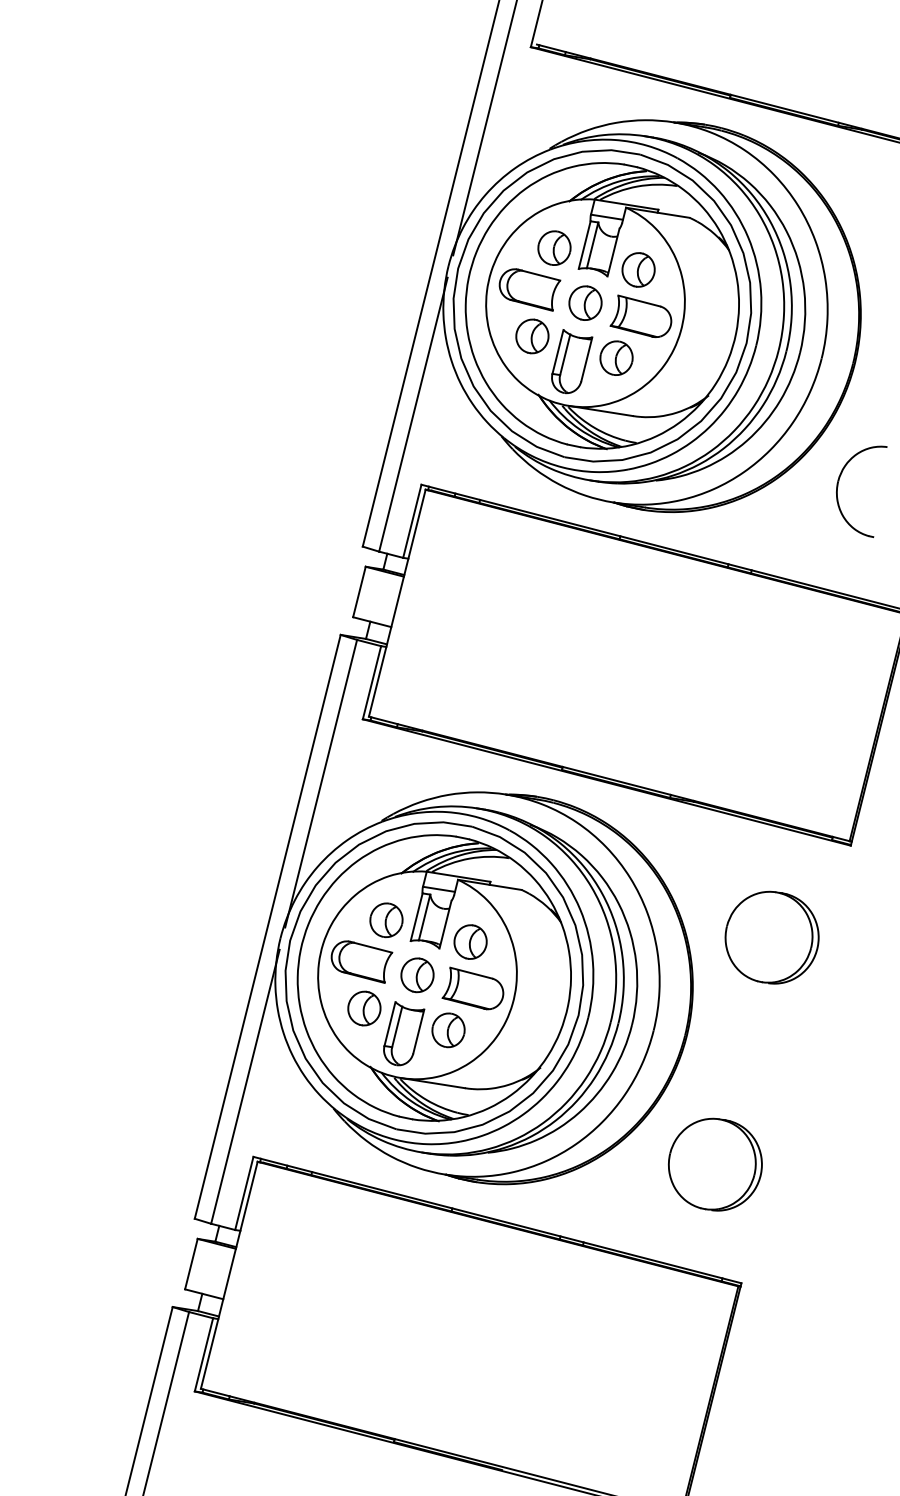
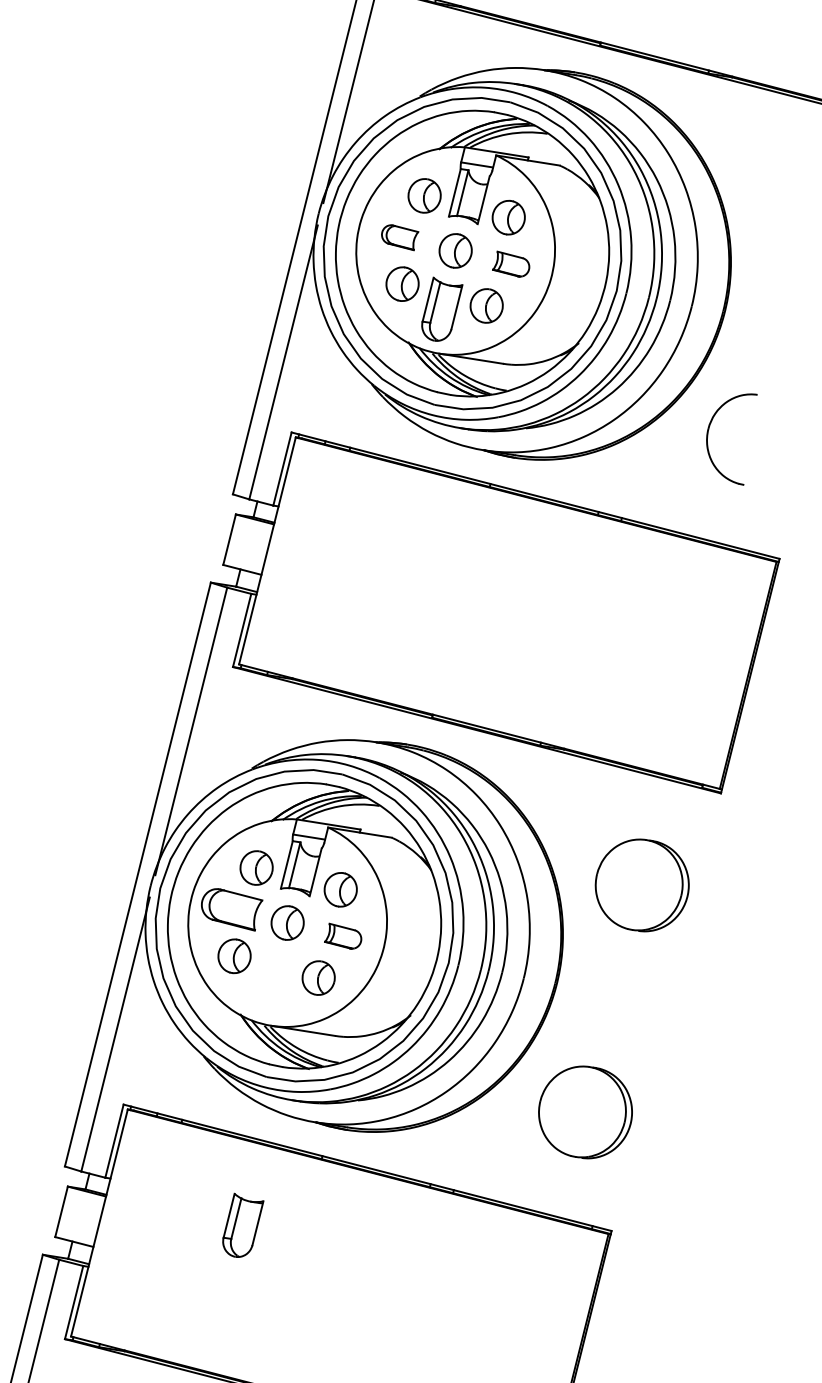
part: (529, 289) -> (399, 237), size x0.6
part: (640, 316) -> (510, 264), size x0.6
part: (472, 988) -> (342, 936), size x0.6
part: (404, 1033) -> (243, 1225), moved

